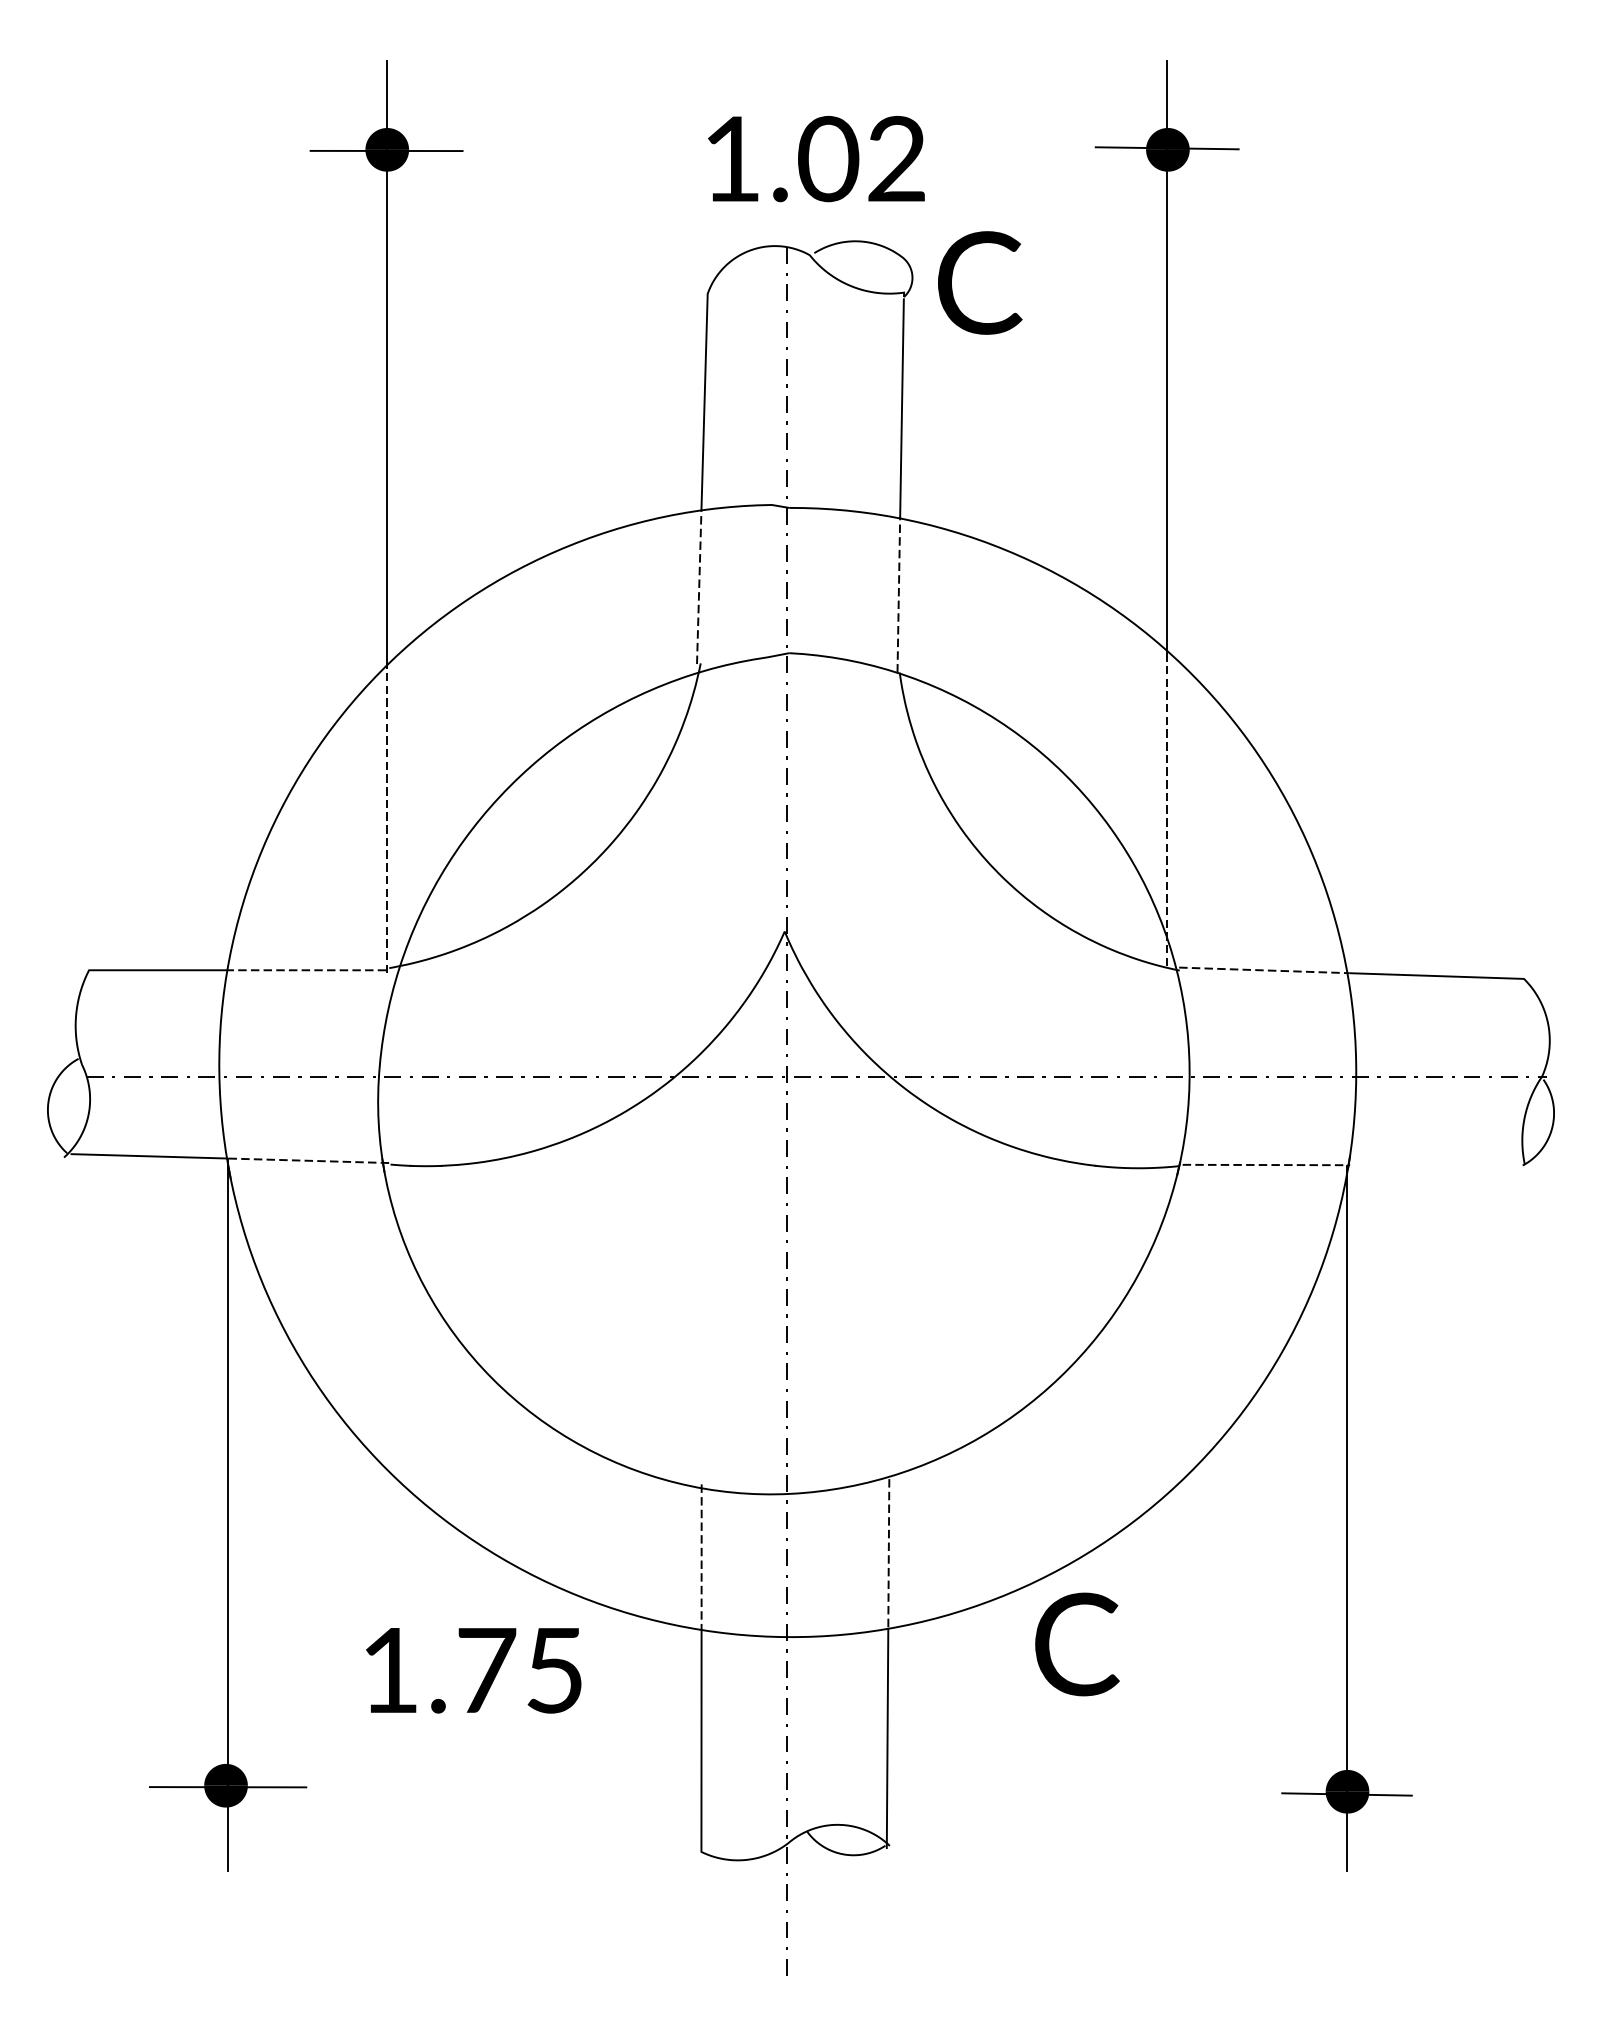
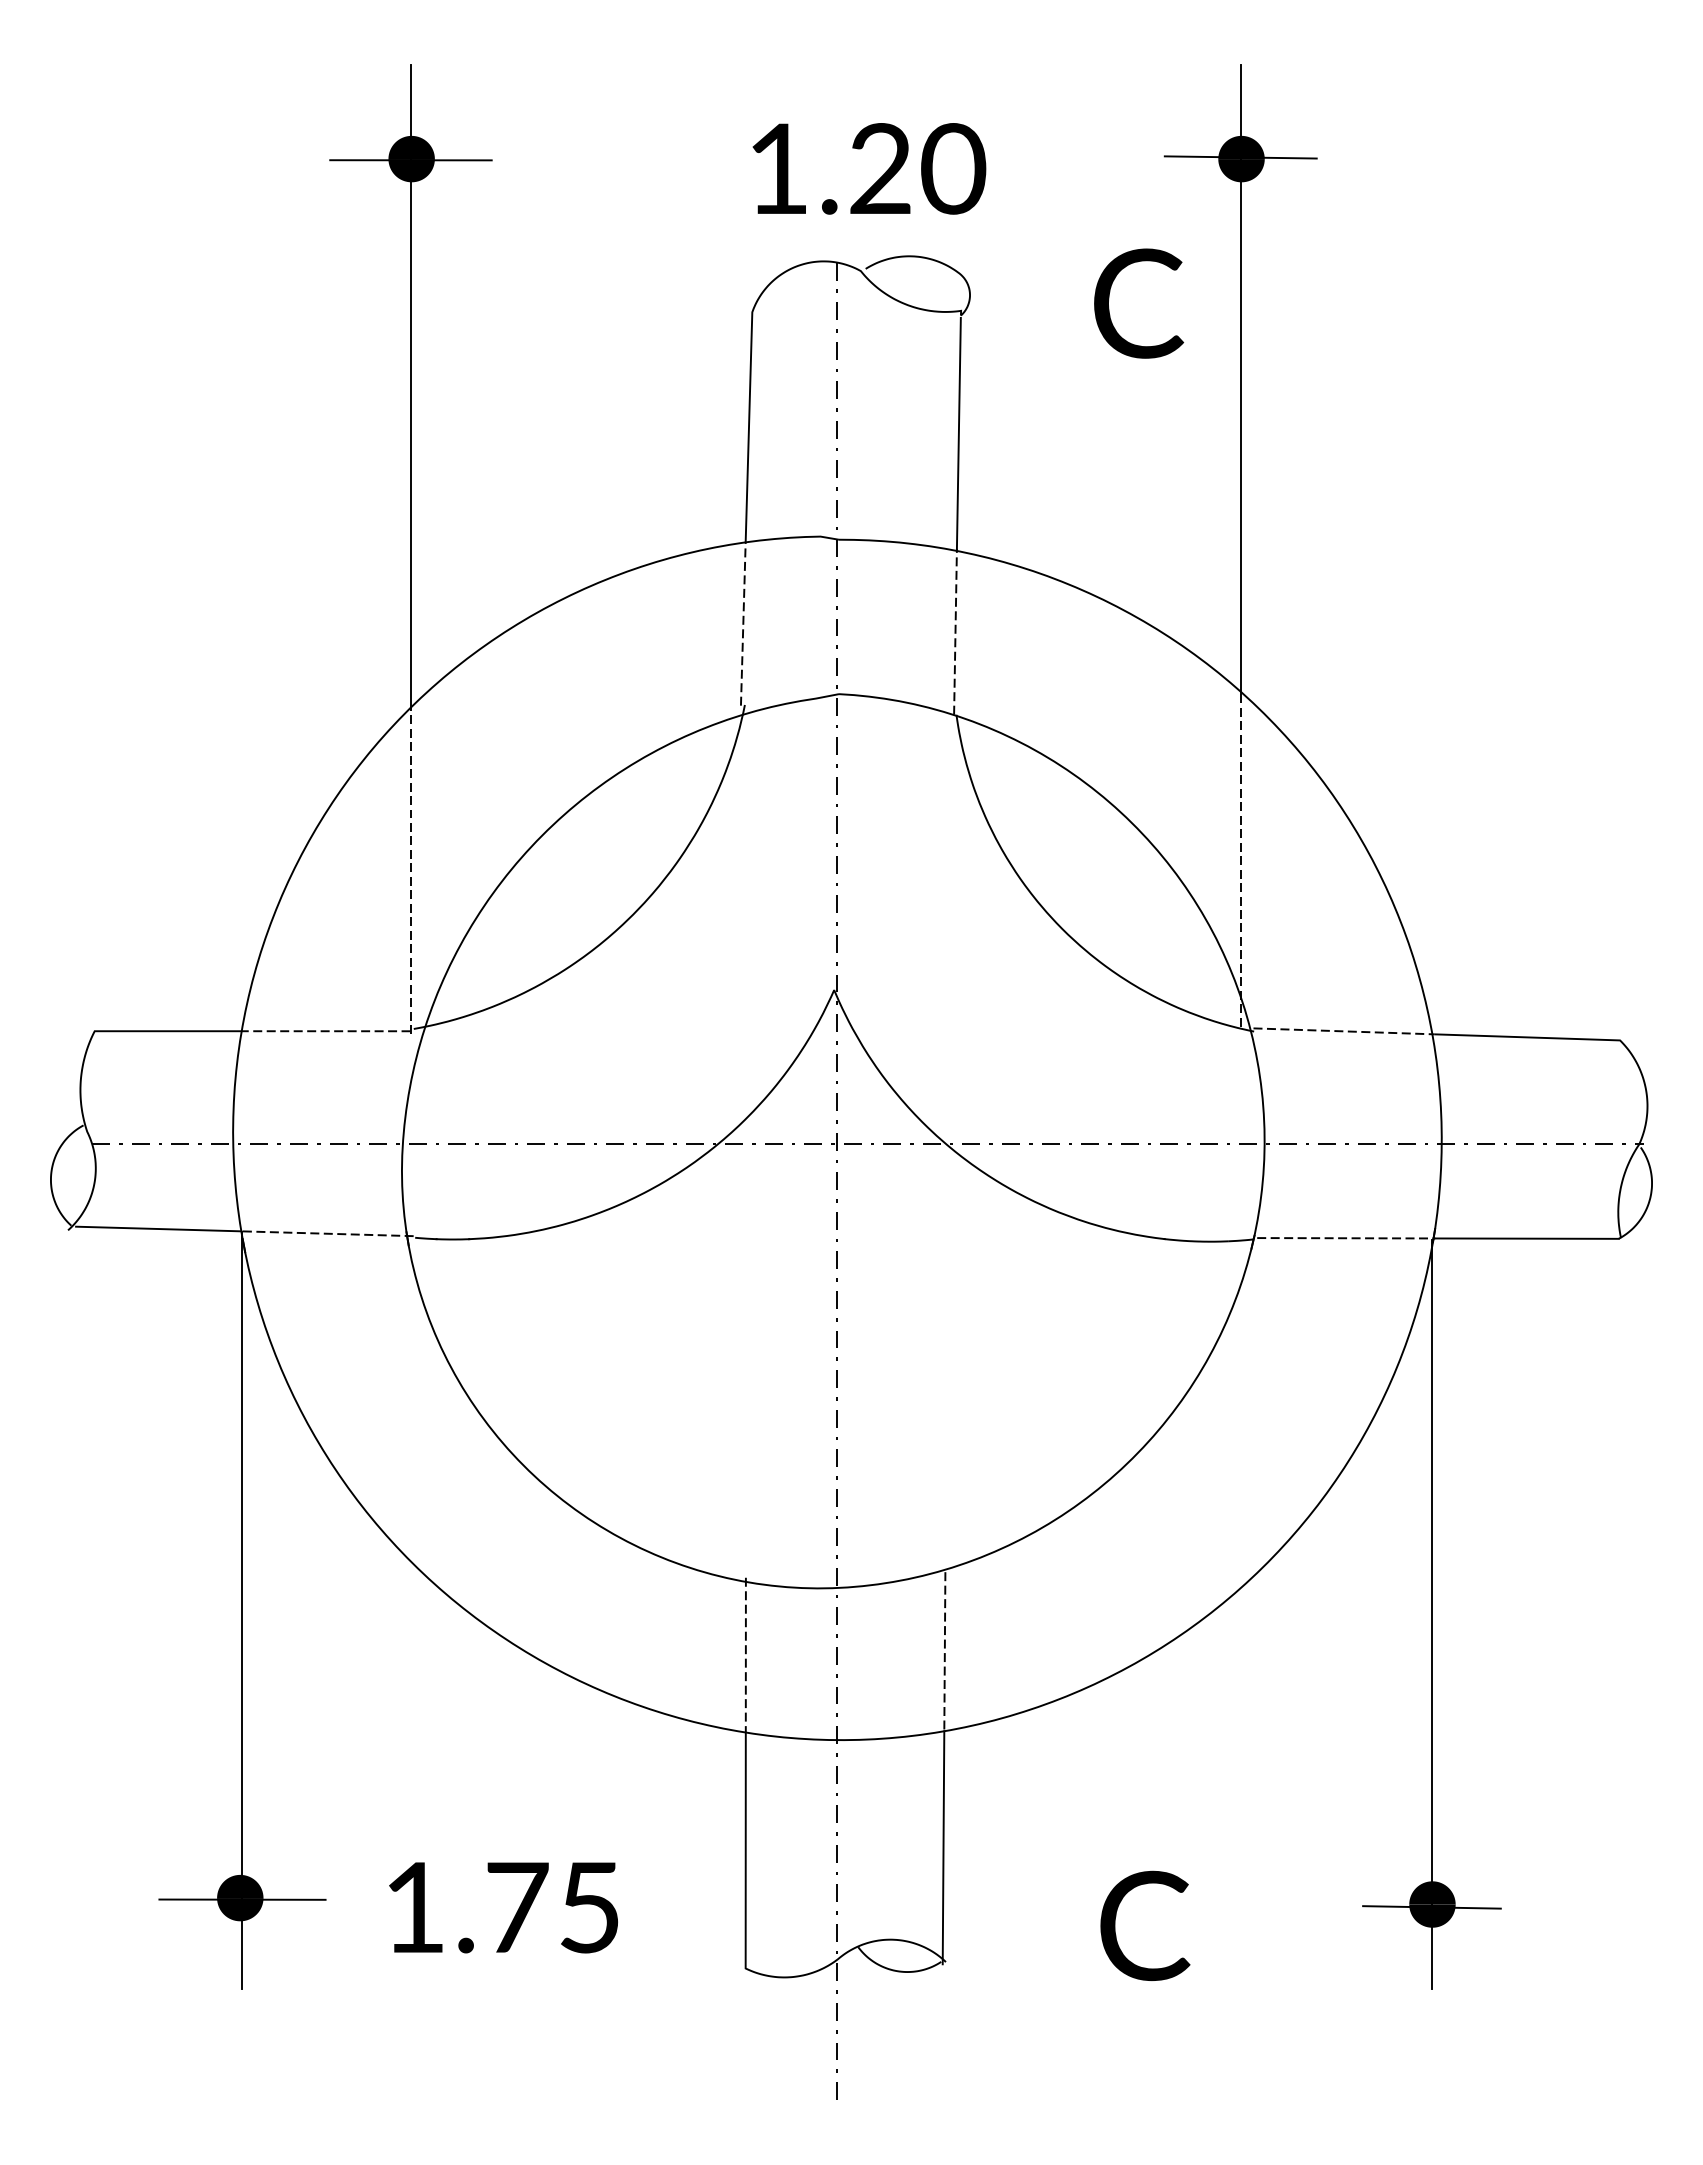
text: (863, 158) -> (917, 168), 1.02 -> 1.20
text: (980, 282) -> (1139, 303), moved
line: (1435, 1165) -> (1526, 1238), added
text: (1077, 1644) -> (1145, 1925), moved
text: (473, 1670) -> (503, 1907), moved

